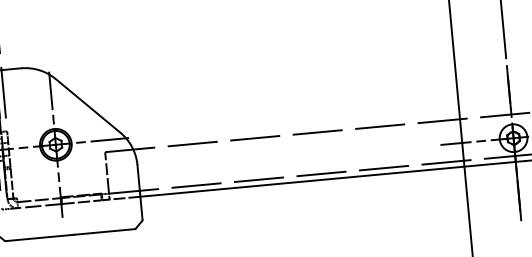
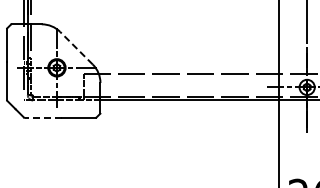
line: (87, 104) -> (76, 47), solid -> dashed
line: (39, 237) -> (43, 117), solid -> dashed

